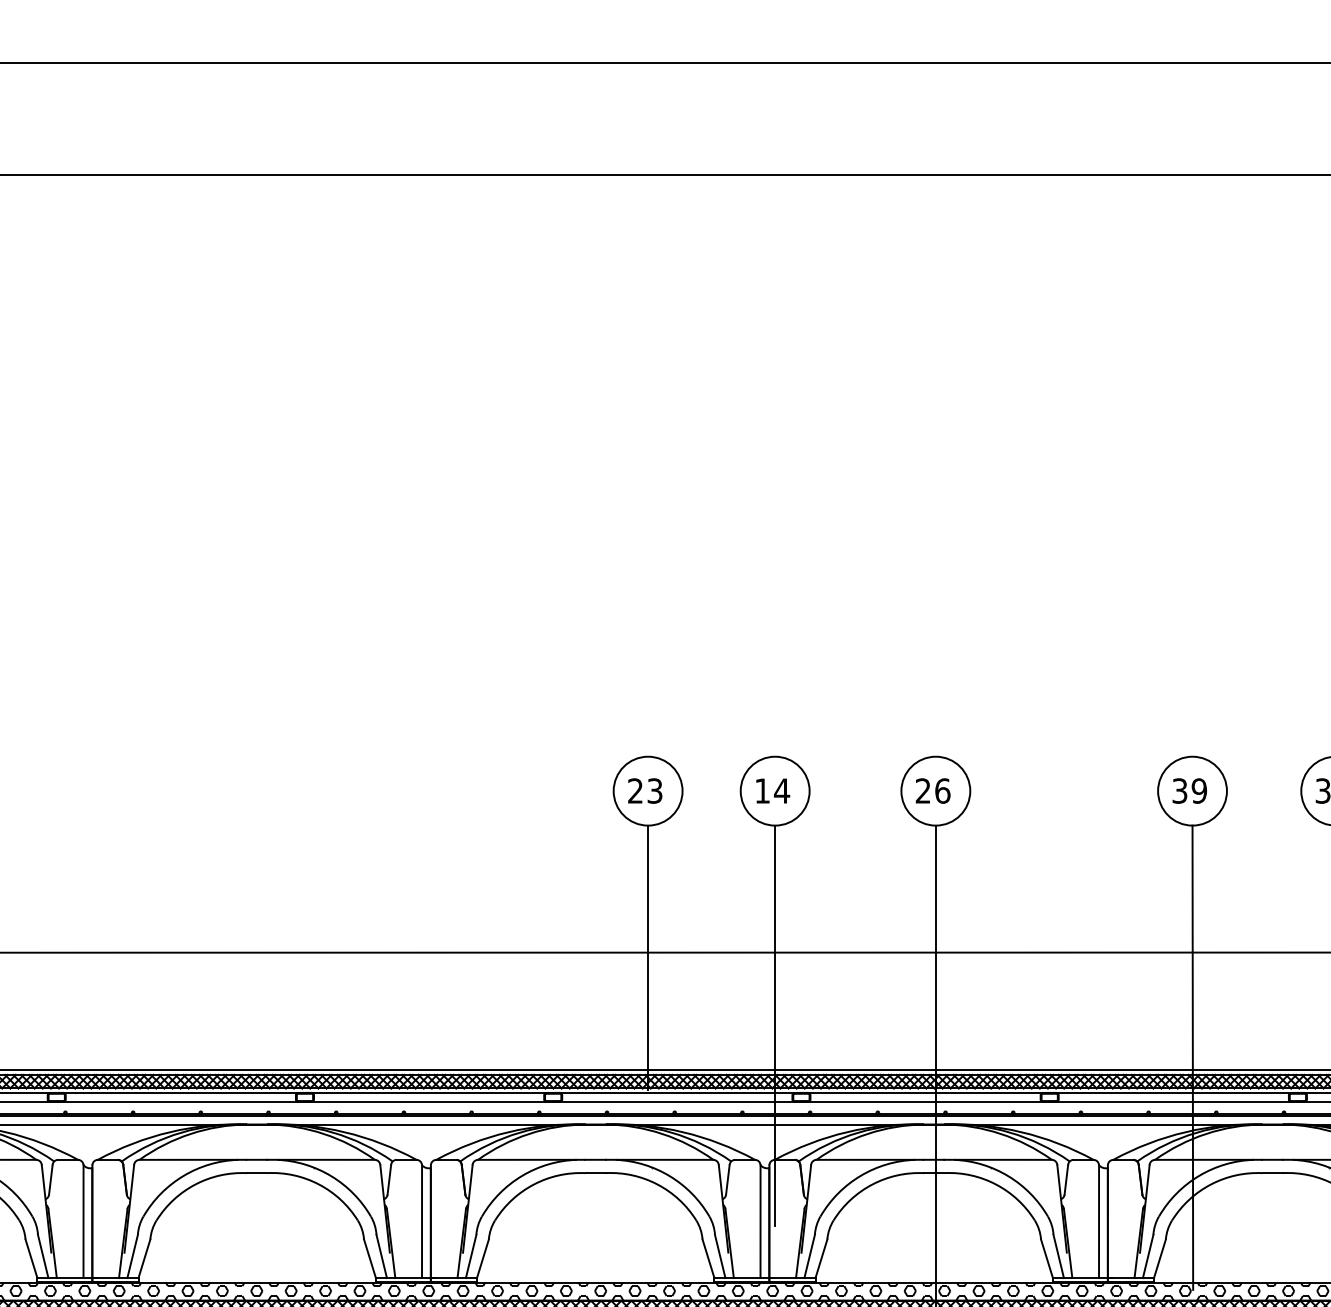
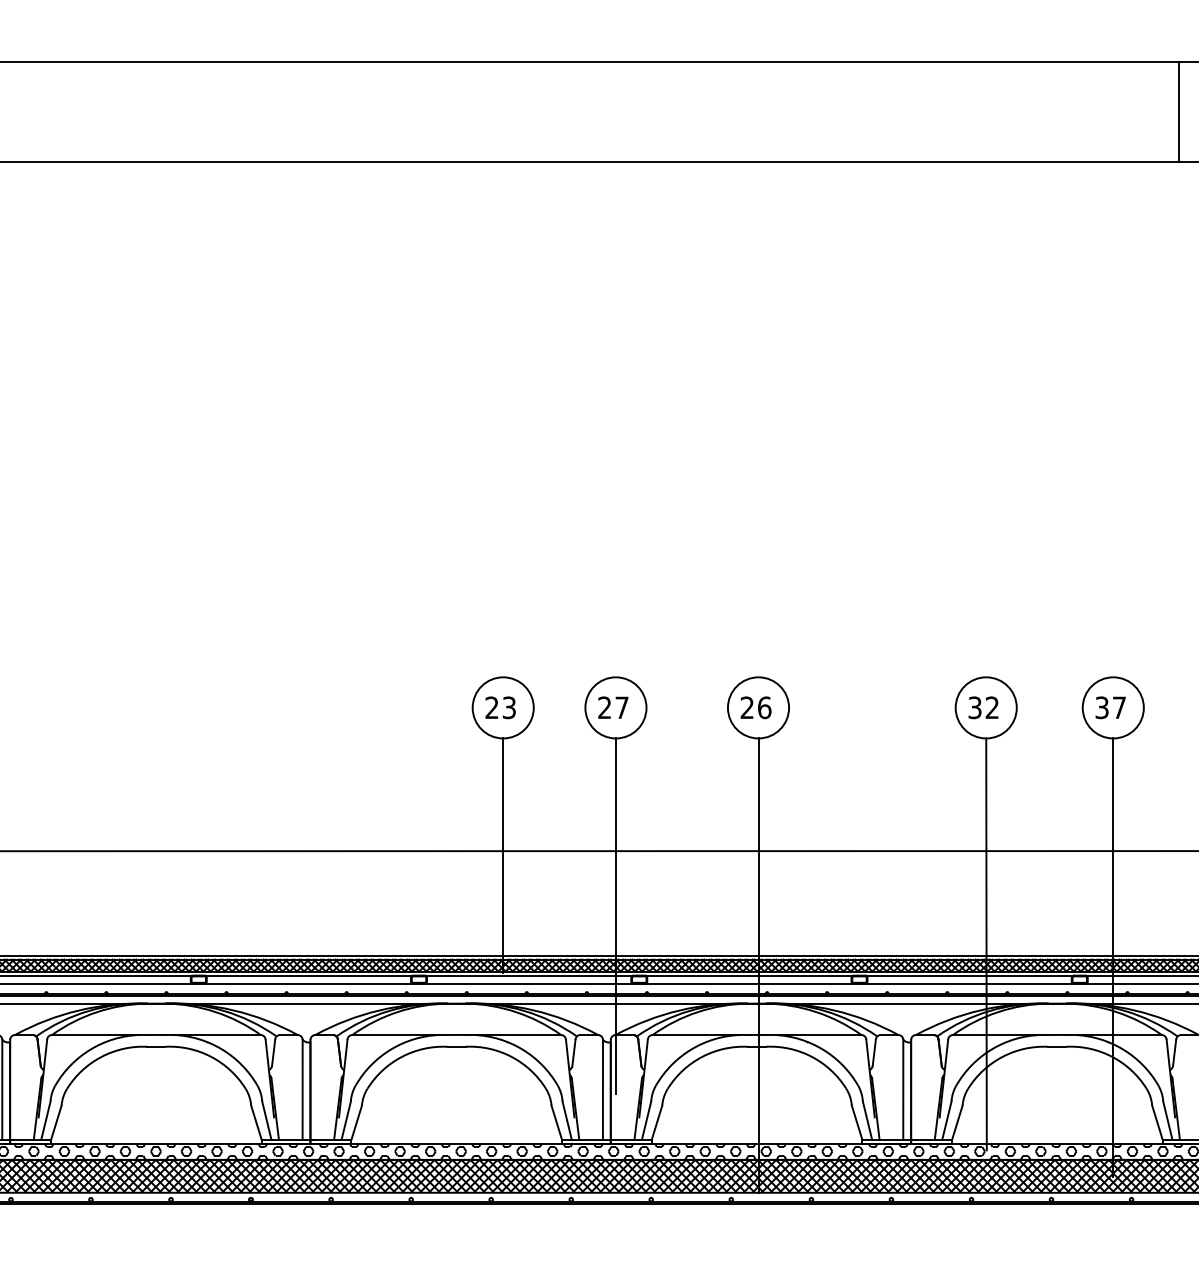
text: (772, 790) -> (613, 707), 14 -> 27
text: (1199, 790) -> (992, 707), 39 -> 32

